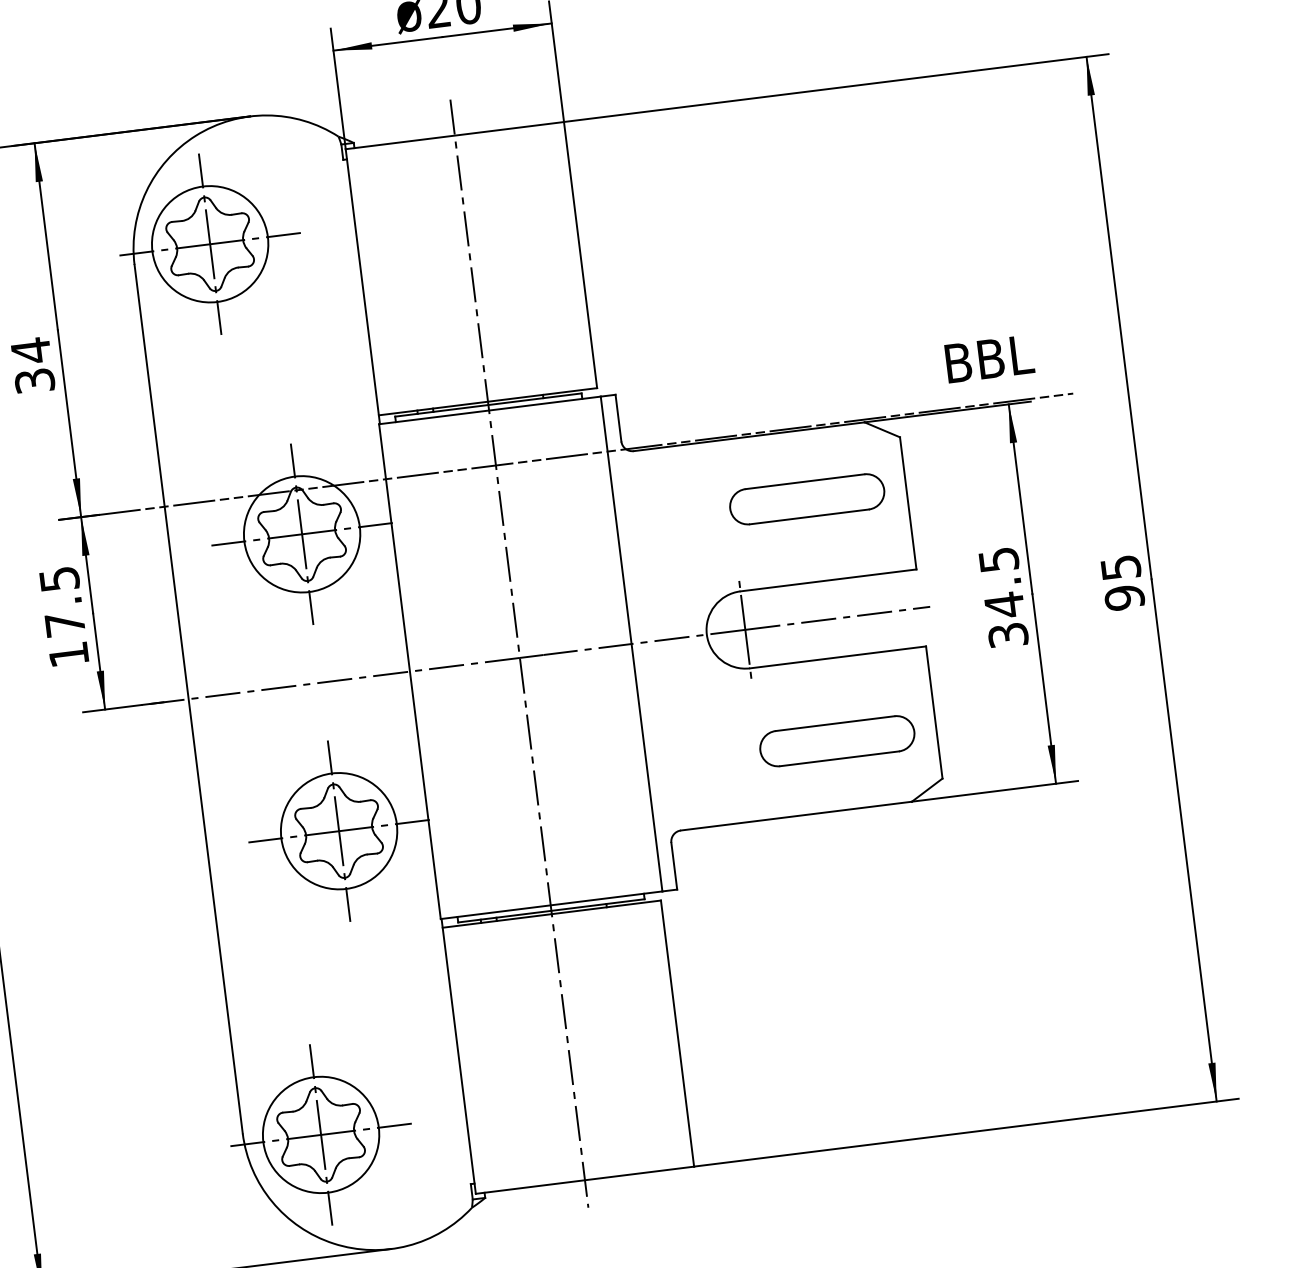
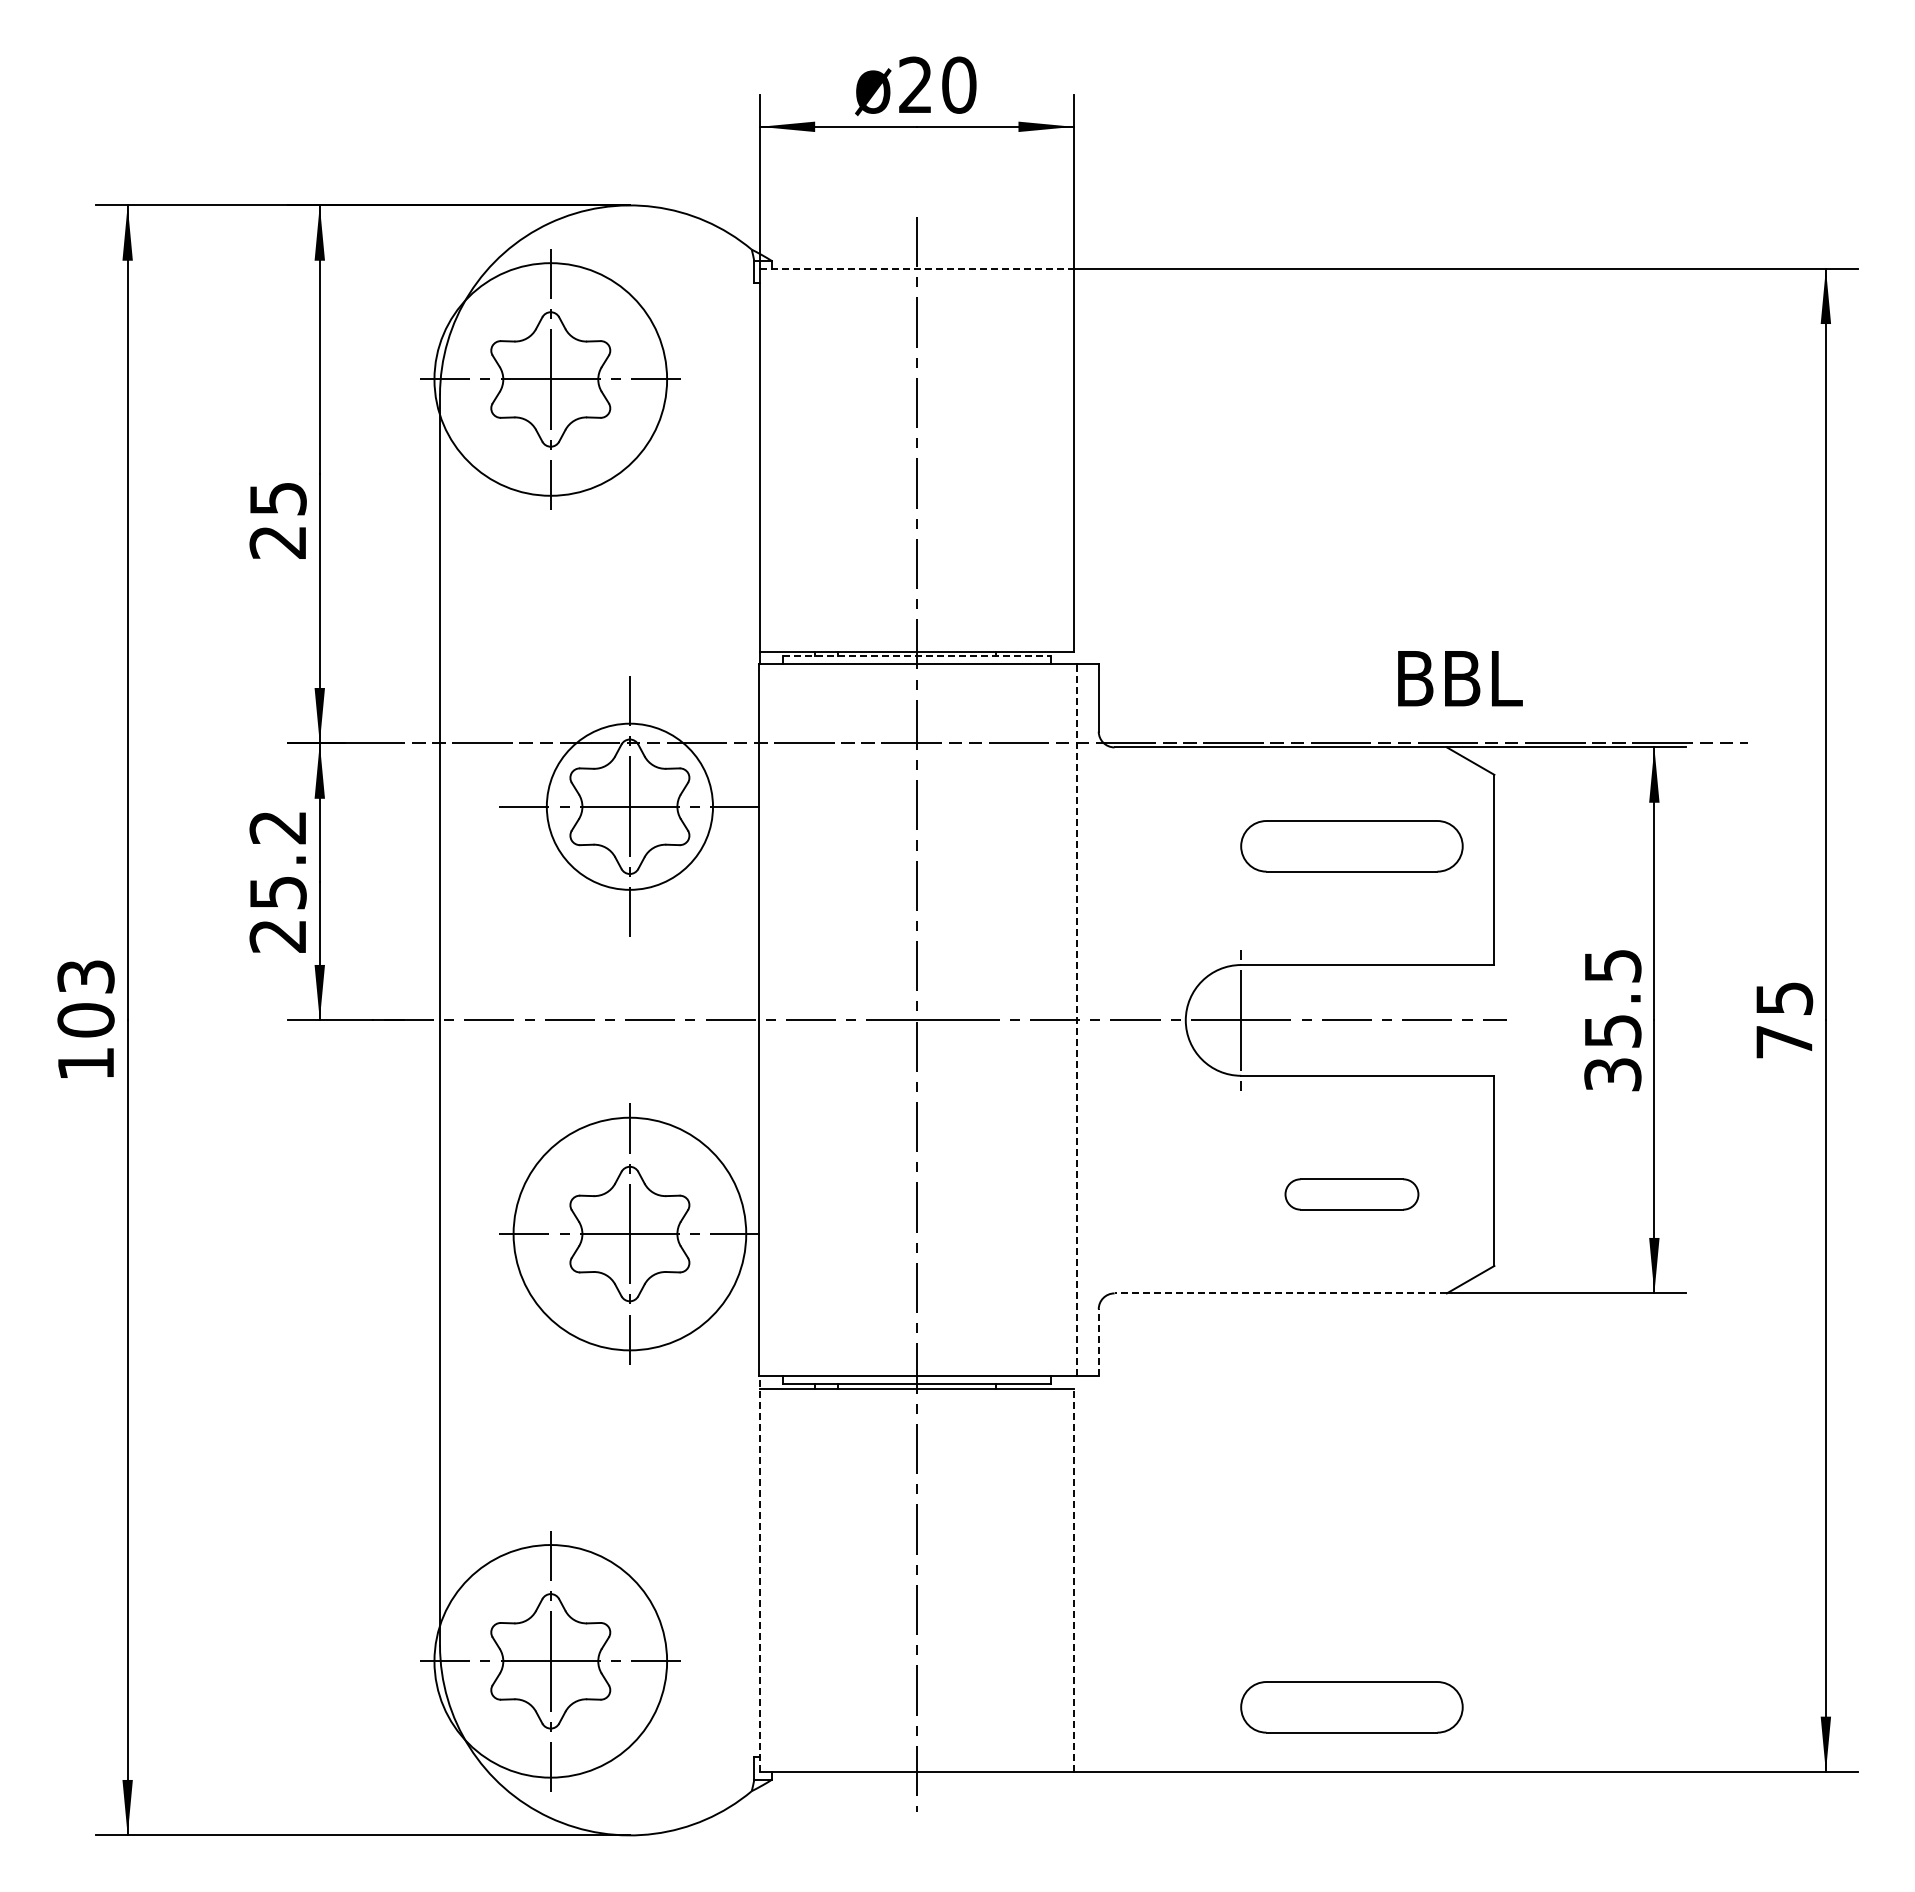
line: (455, 135) -> (917, 268), solid -> dashed
circle: (209, 244) -> (550, 379), size x1.4
text: (989, 358) -> (1460, 678), moved
text: (32, 365) -> (277, 519), 34 -> 25
line: (488, 405) -> (917, 656), solid -> dashed
text: (1124, 598) -> (1784, 1042), 95 -> 75
text: (1005, 605) -> (1613, 1031), 34.5 -> 35.5
text: (63, 616) -> (277, 881), 17.5 -> 25.2
line: (631, 643) -> (1077, 1019), solid -> dashed
part: (837, 741) -> (1351, 1194), size x0.6
line: (796, 816) -> (1280, 1293), solid -> dashed
circle: (338, 830) -> (629, 1233), size x1.4
line: (674, 866) -> (1098, 1342), solid -> dashed
line: (677, 1033) -> (1073, 1580), solid -> dashed
line: (458, 1056) -> (759, 1574), solid -> dashed
part: (881, 1097) -> (1351, 1707), added
circle: (320, 1135) -> (550, 1661), size x1.4

